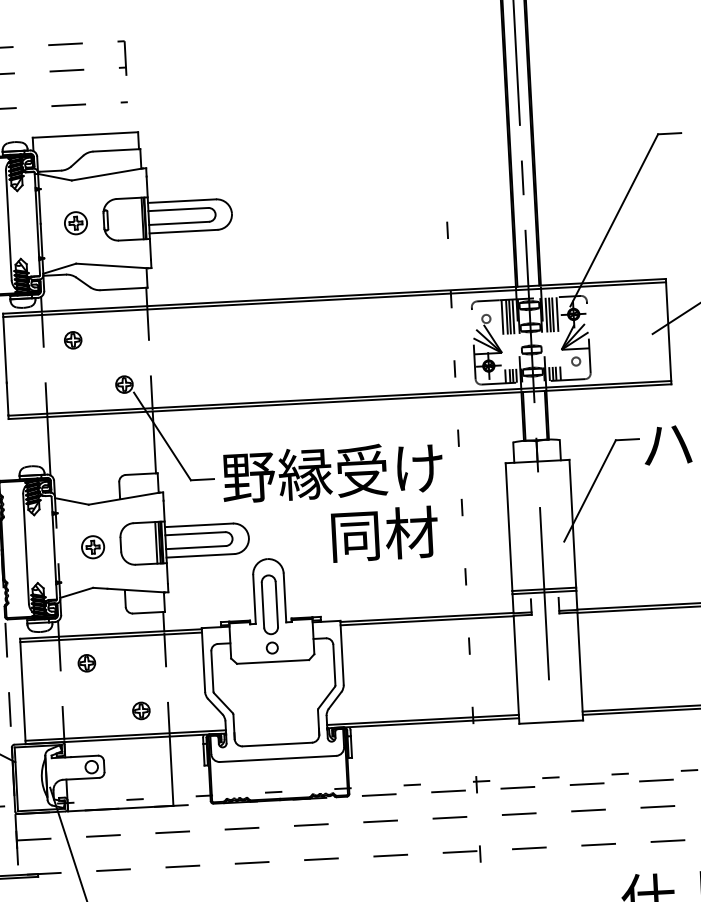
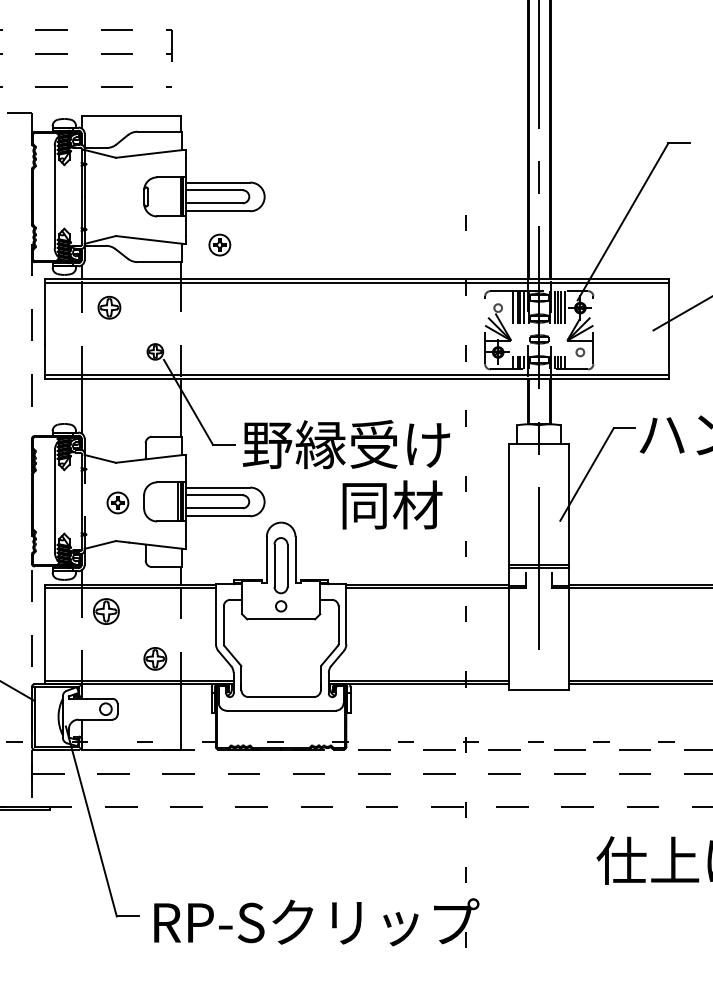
part: (75, 222) -> (219, 244), moved
part: (73, 339) -> (109, 307), size x1.4
part: (86, 663) -> (106, 611), size x1.6
part: (140, 710) -> (154, 658), size x1.4

